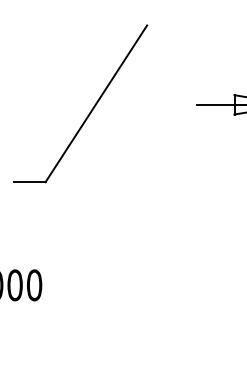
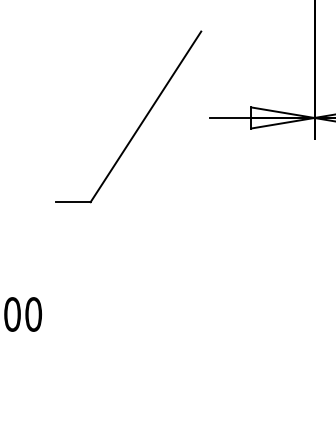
part: (90, 110) -> (139, 124), moved

